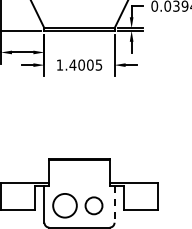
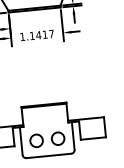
text: (85, 64) -> (41, 34), 1.4005 -> 1.1417
line: (114, 204) -> (73, 136), dashed -> solid
circle: (64, 205) -> (36, 140), size x0.71

